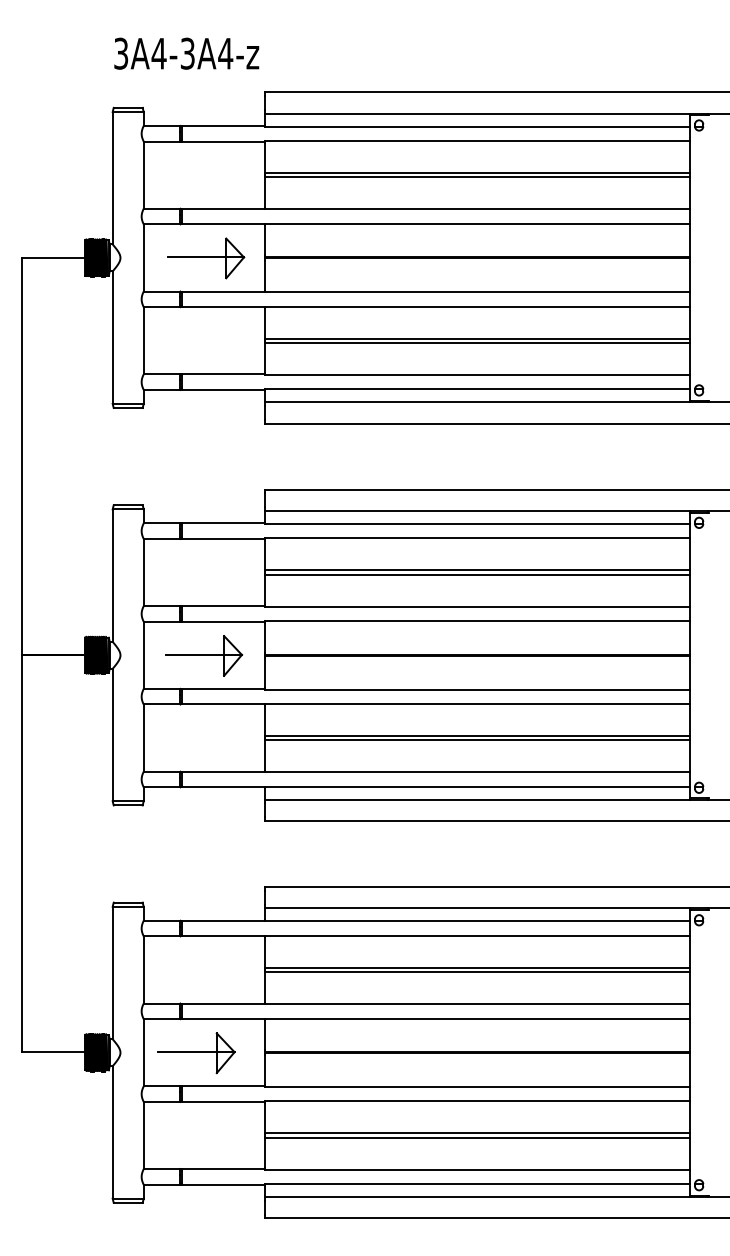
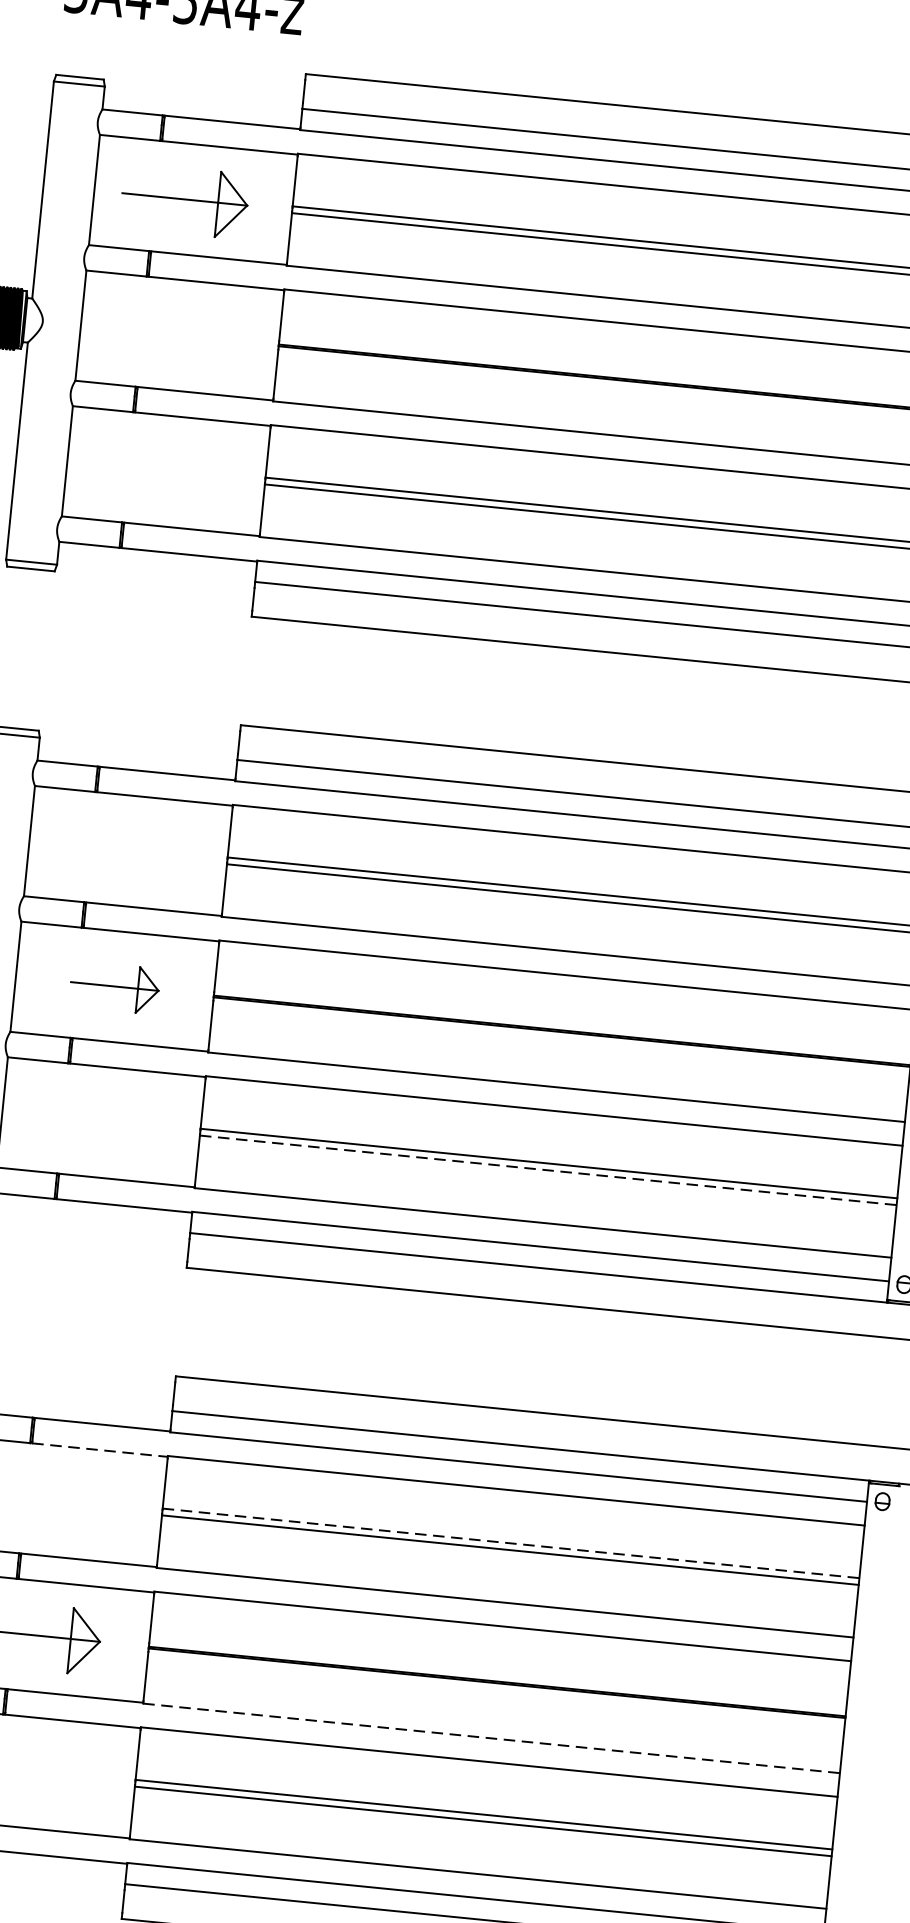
part: (206, 258) -> (185, 201), moved
part: (204, 655) -> (115, 986), size x0.7
line: (477, 740) -> (548, 1170), solid -> dashed
line: (223, 936) -> (100, 1450), solid -> dashed
line: (477, 967) -> (511, 1542), solid -> dashed
line: (477, 1086) -> (492, 1737), solid -> dashed

